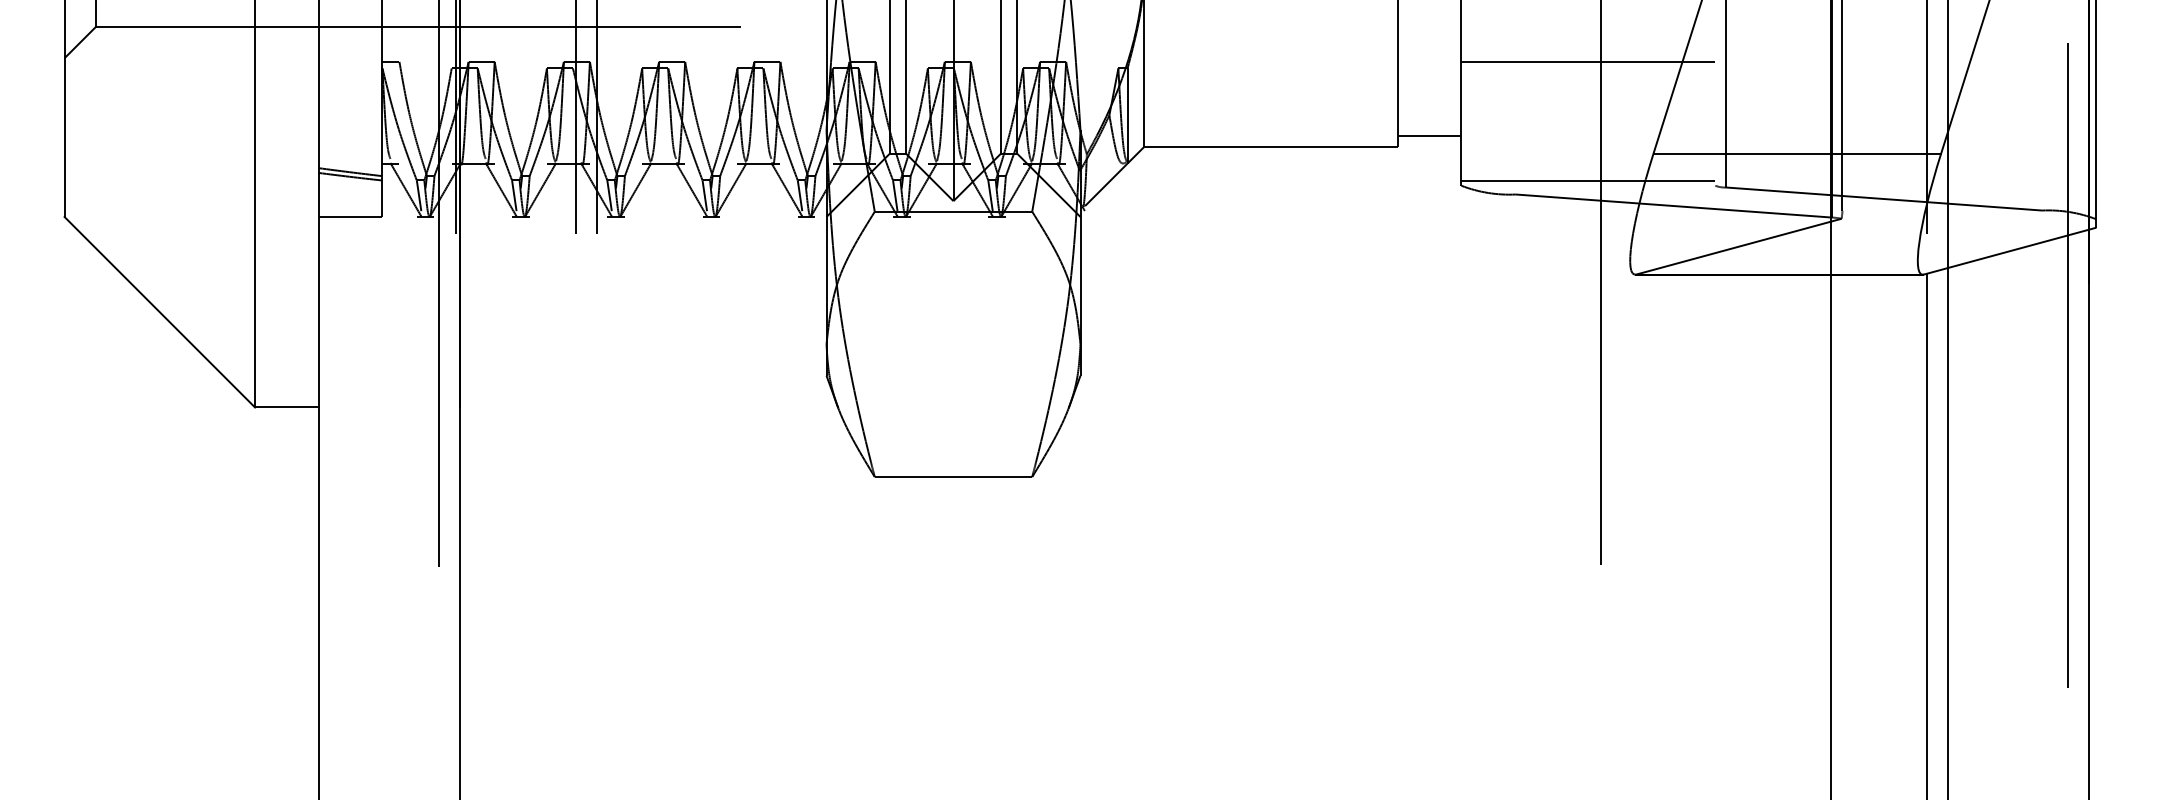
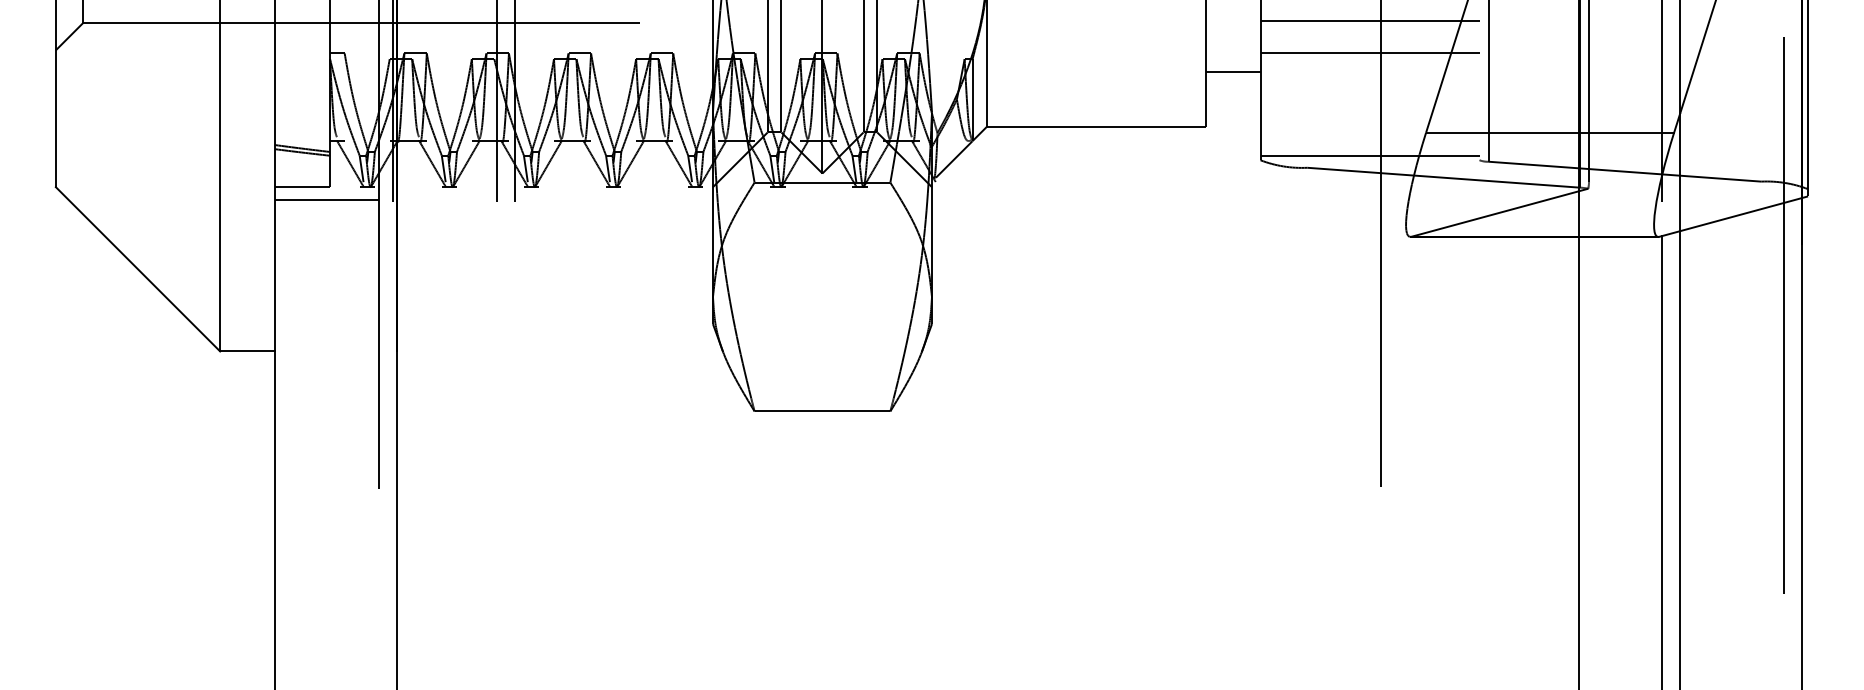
line: (1587, 23) -> (1369, 20), added
line: (1428, 136) -> (1232, 72), moved
line: (378, 232) -> (326, 200), added

